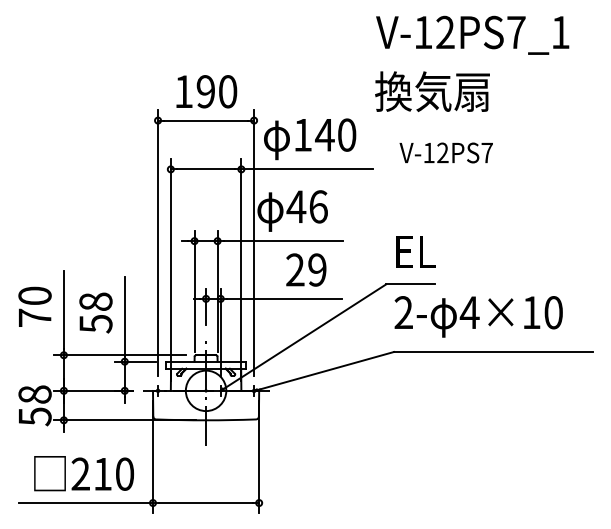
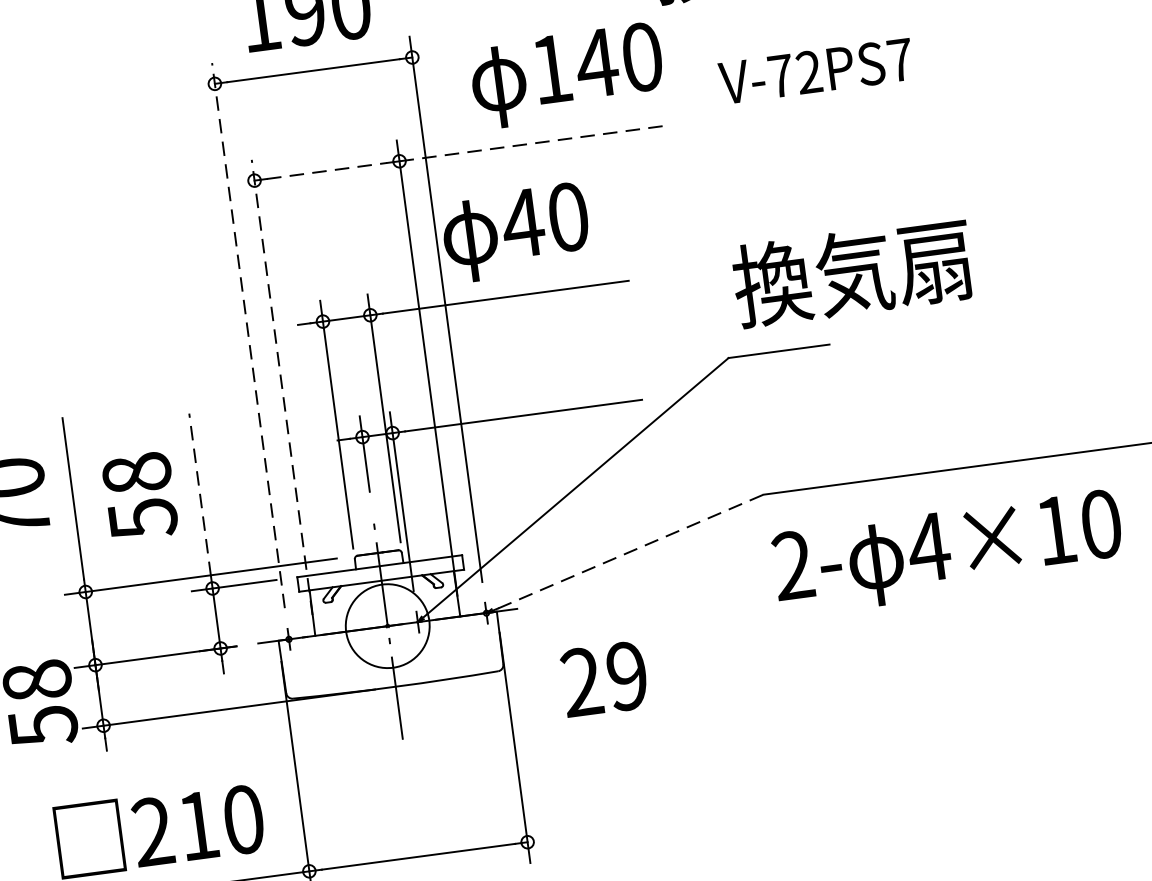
text: (310, 139) -> (568, 76), moved
text: (428, 152) -> (779, 75), V-12PS7 -> V-72PS7
line: (206, 169) -> (327, 171), solid -> dashed
line: (306, 169) -> (533, 143), solid -> dashed
text: (318, 206) -> (568, 216), 46 -> 40
line: (158, 243) -> (249, 336), solid -> dashed
text: (450, 251) -> (851, 272), EL -> 換気扇
text: (306, 269) -> (604, 678), moved
line: (170, 270) -> (281, 388), solid -> dashed
line: (124, 316) -> (199, 495), solid -> dashed
text: (478, 316) -> (947, 552), moved
line: (327, 370) -> (631, 551), solid -> dashed

